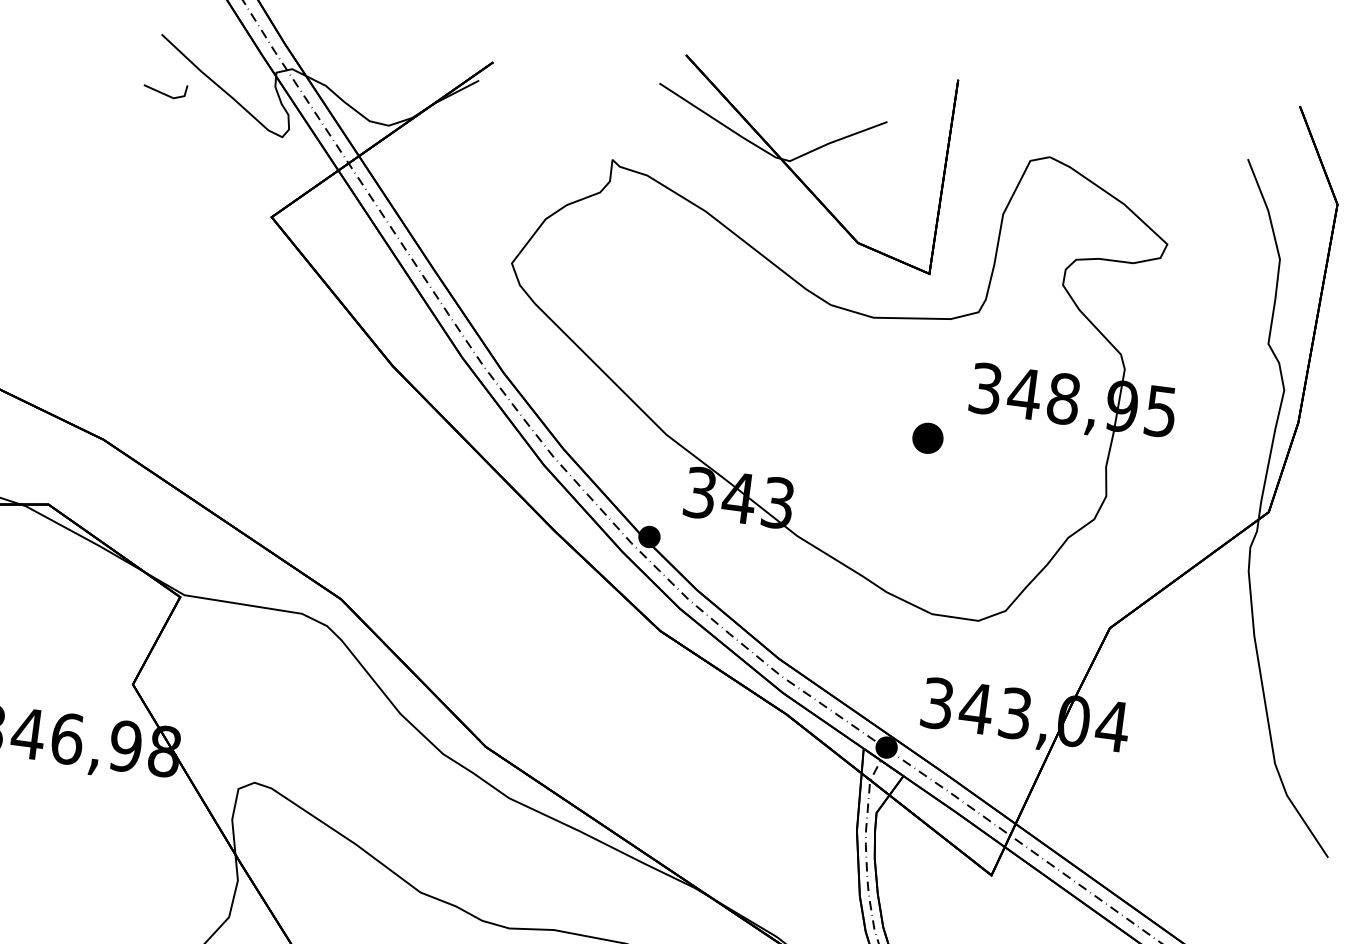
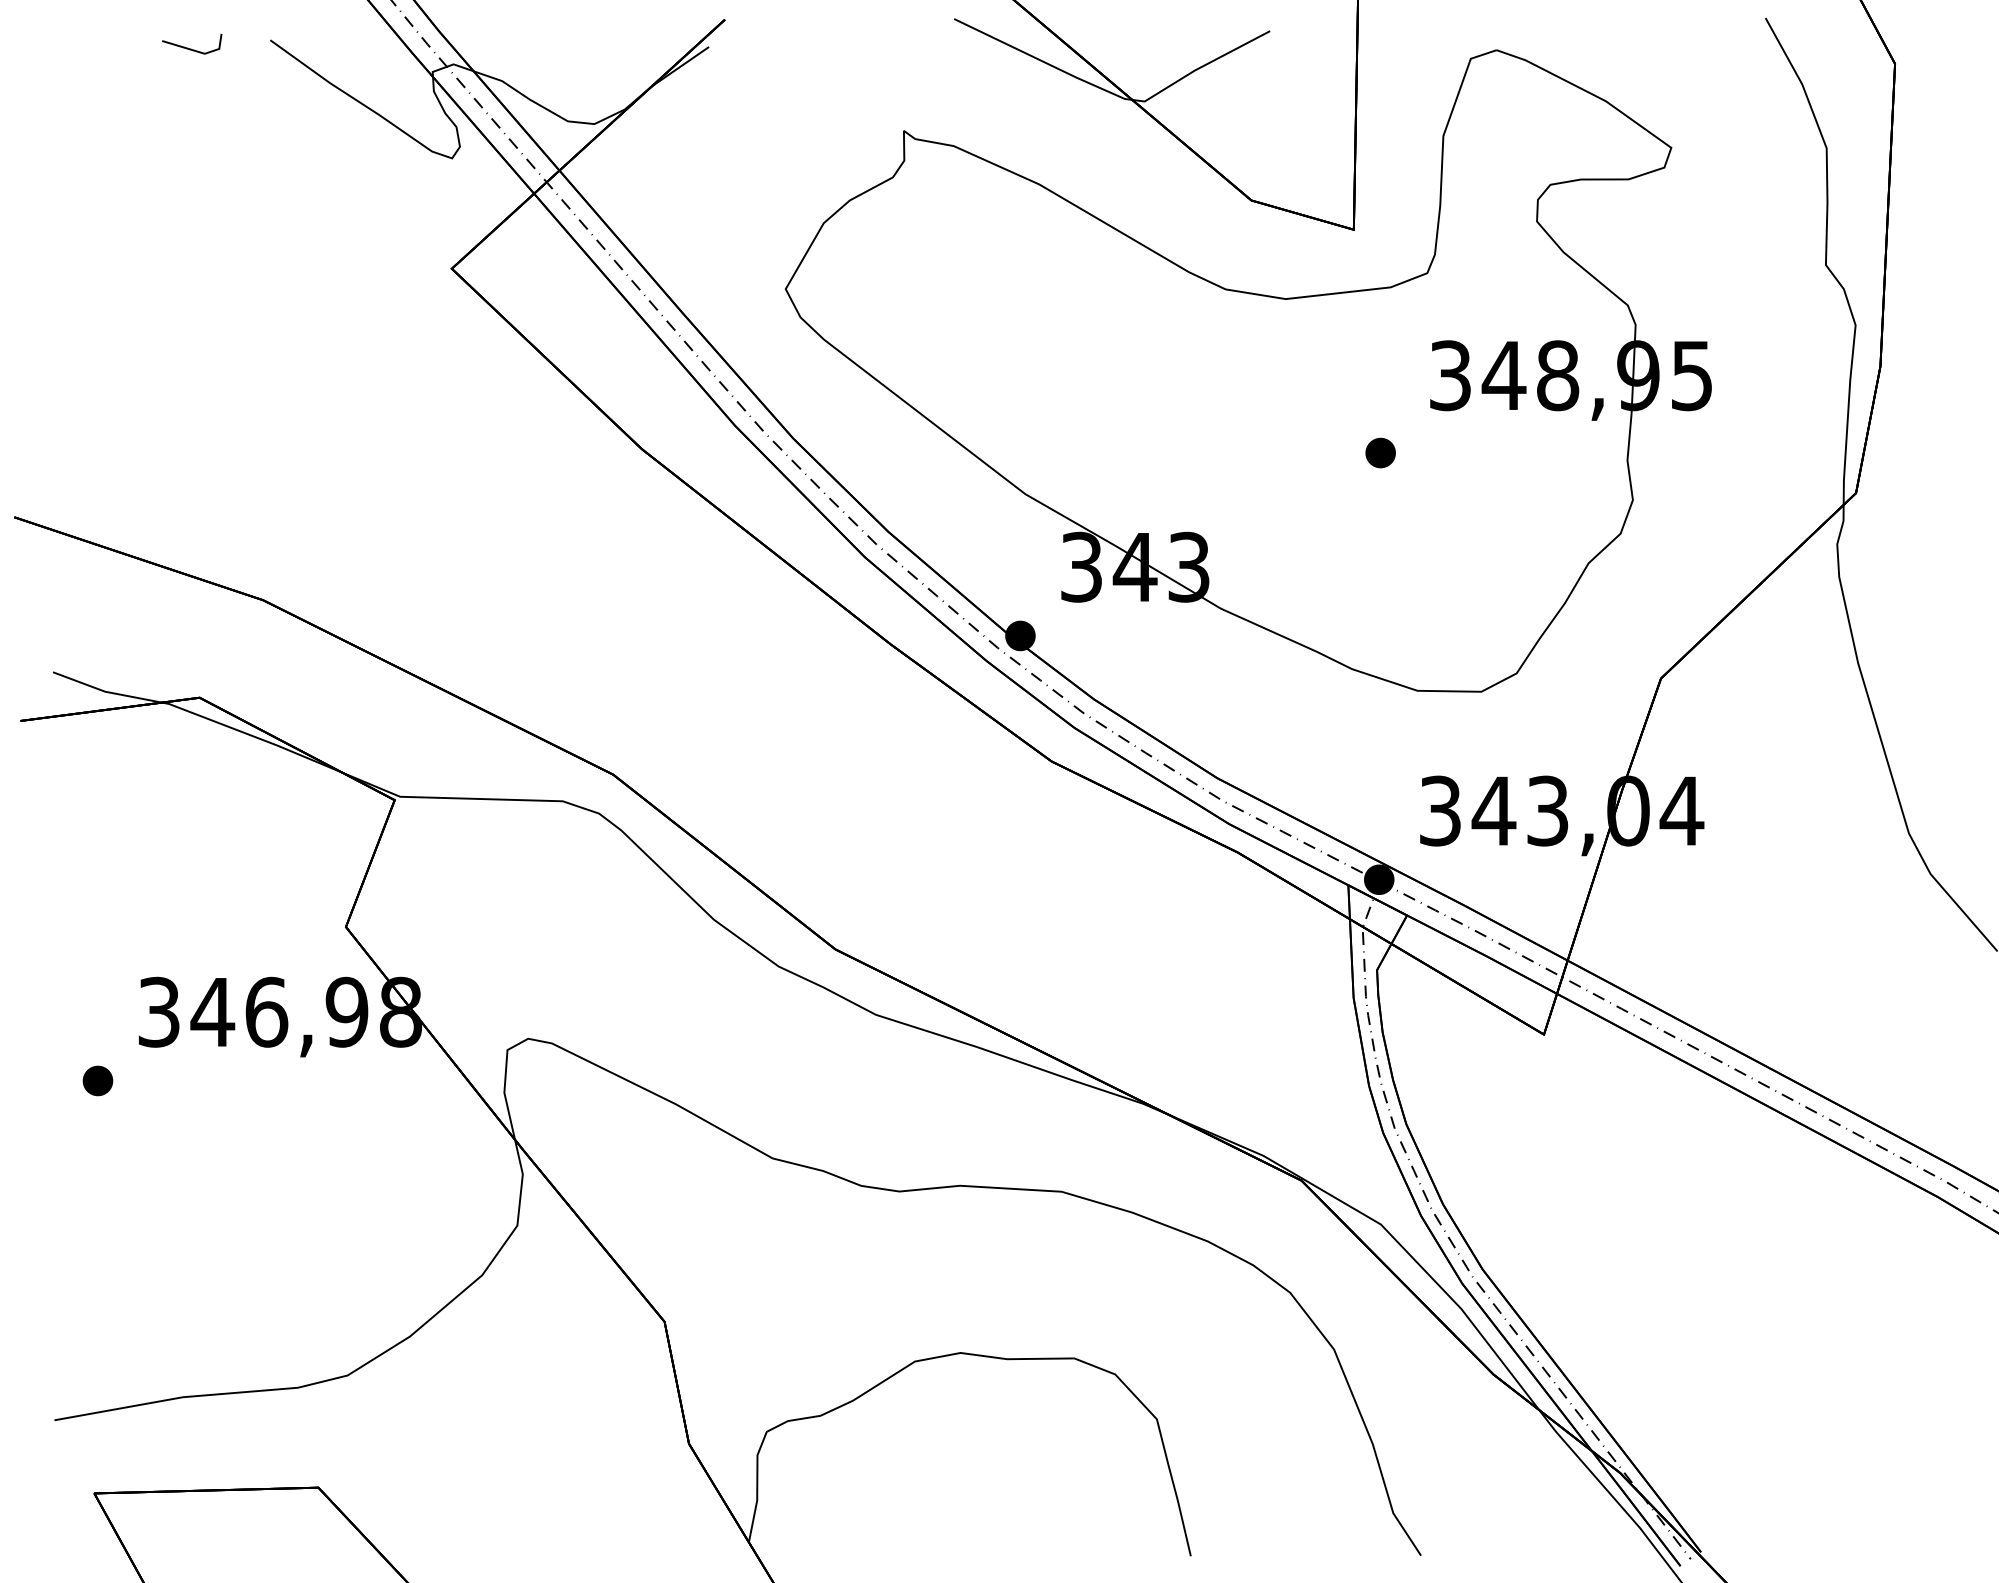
line: (164, 93) -> (191, 48), moved
part: (927, 437) -> (1380, 452), size x0.71

